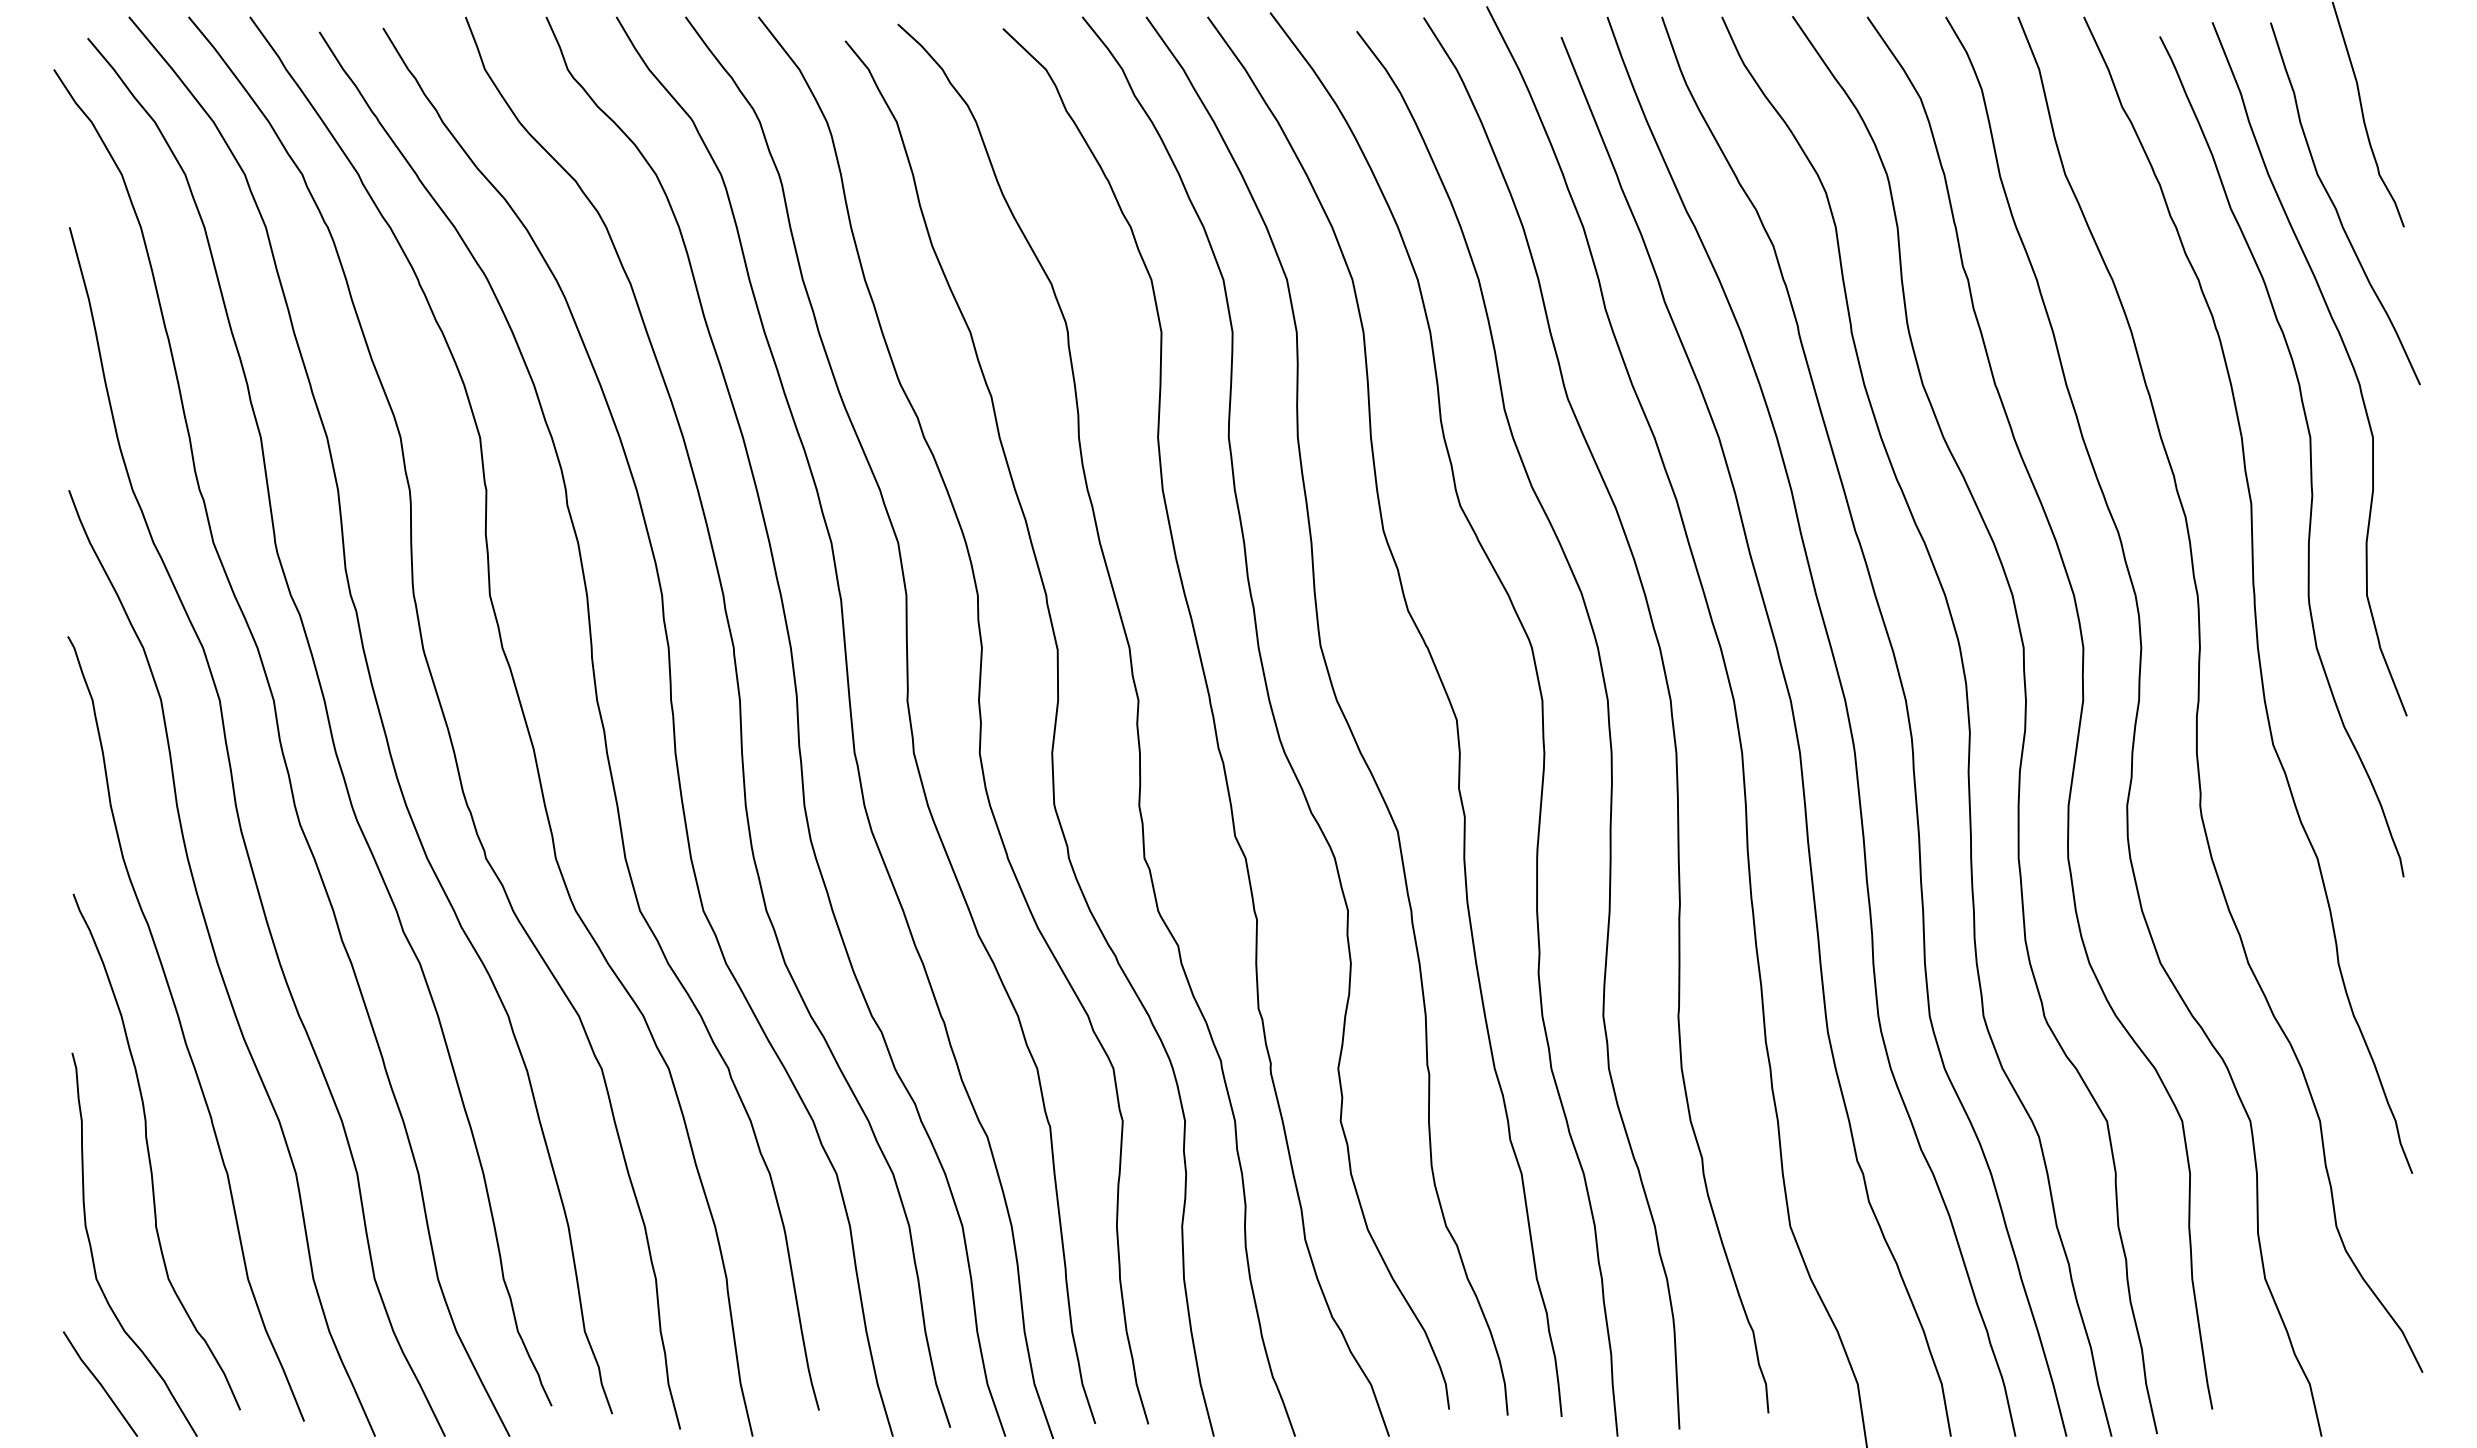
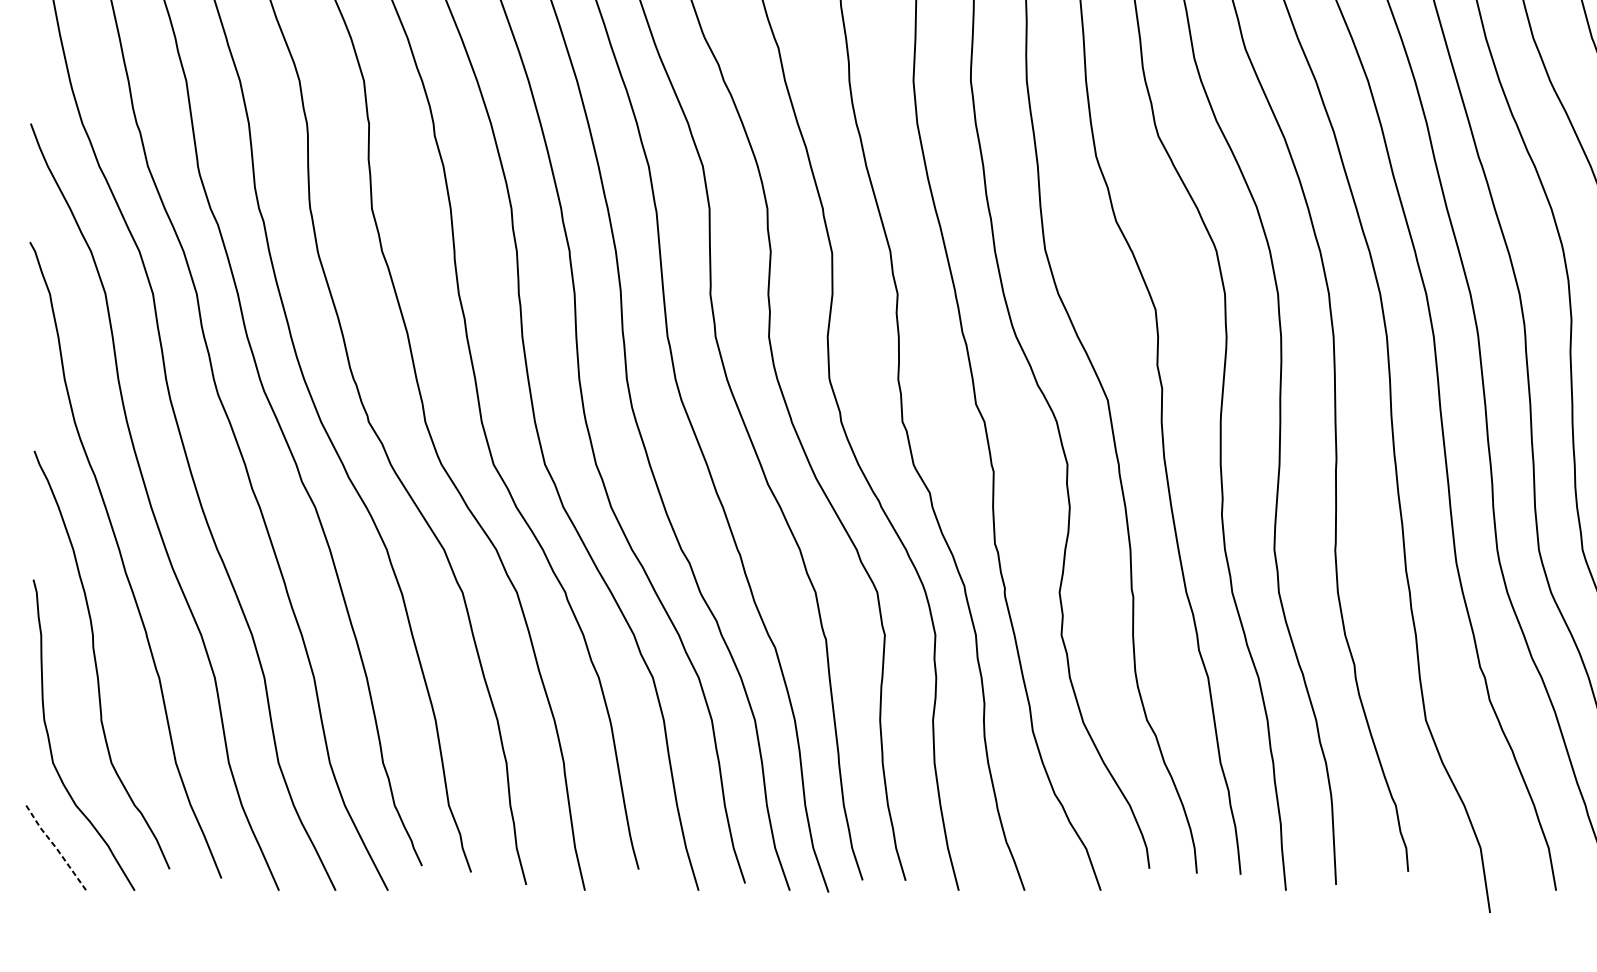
line: (100, 1384) -> (56, 848), solid -> dashed

